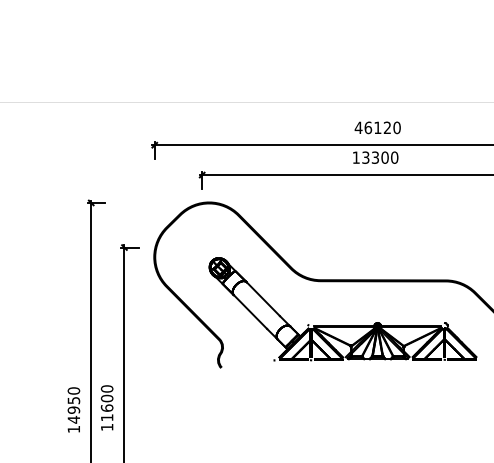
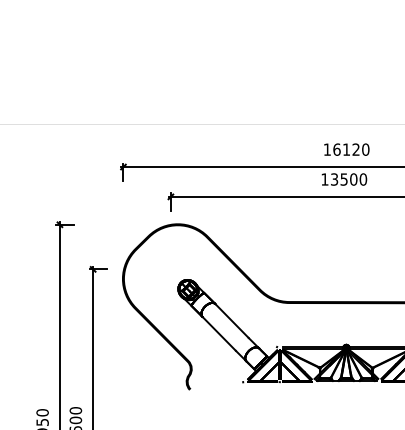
text: (358, 127) -> (327, 149), 46120 -> 16120
text: (375, 157) -> (344, 179), 13300 -> 13500

